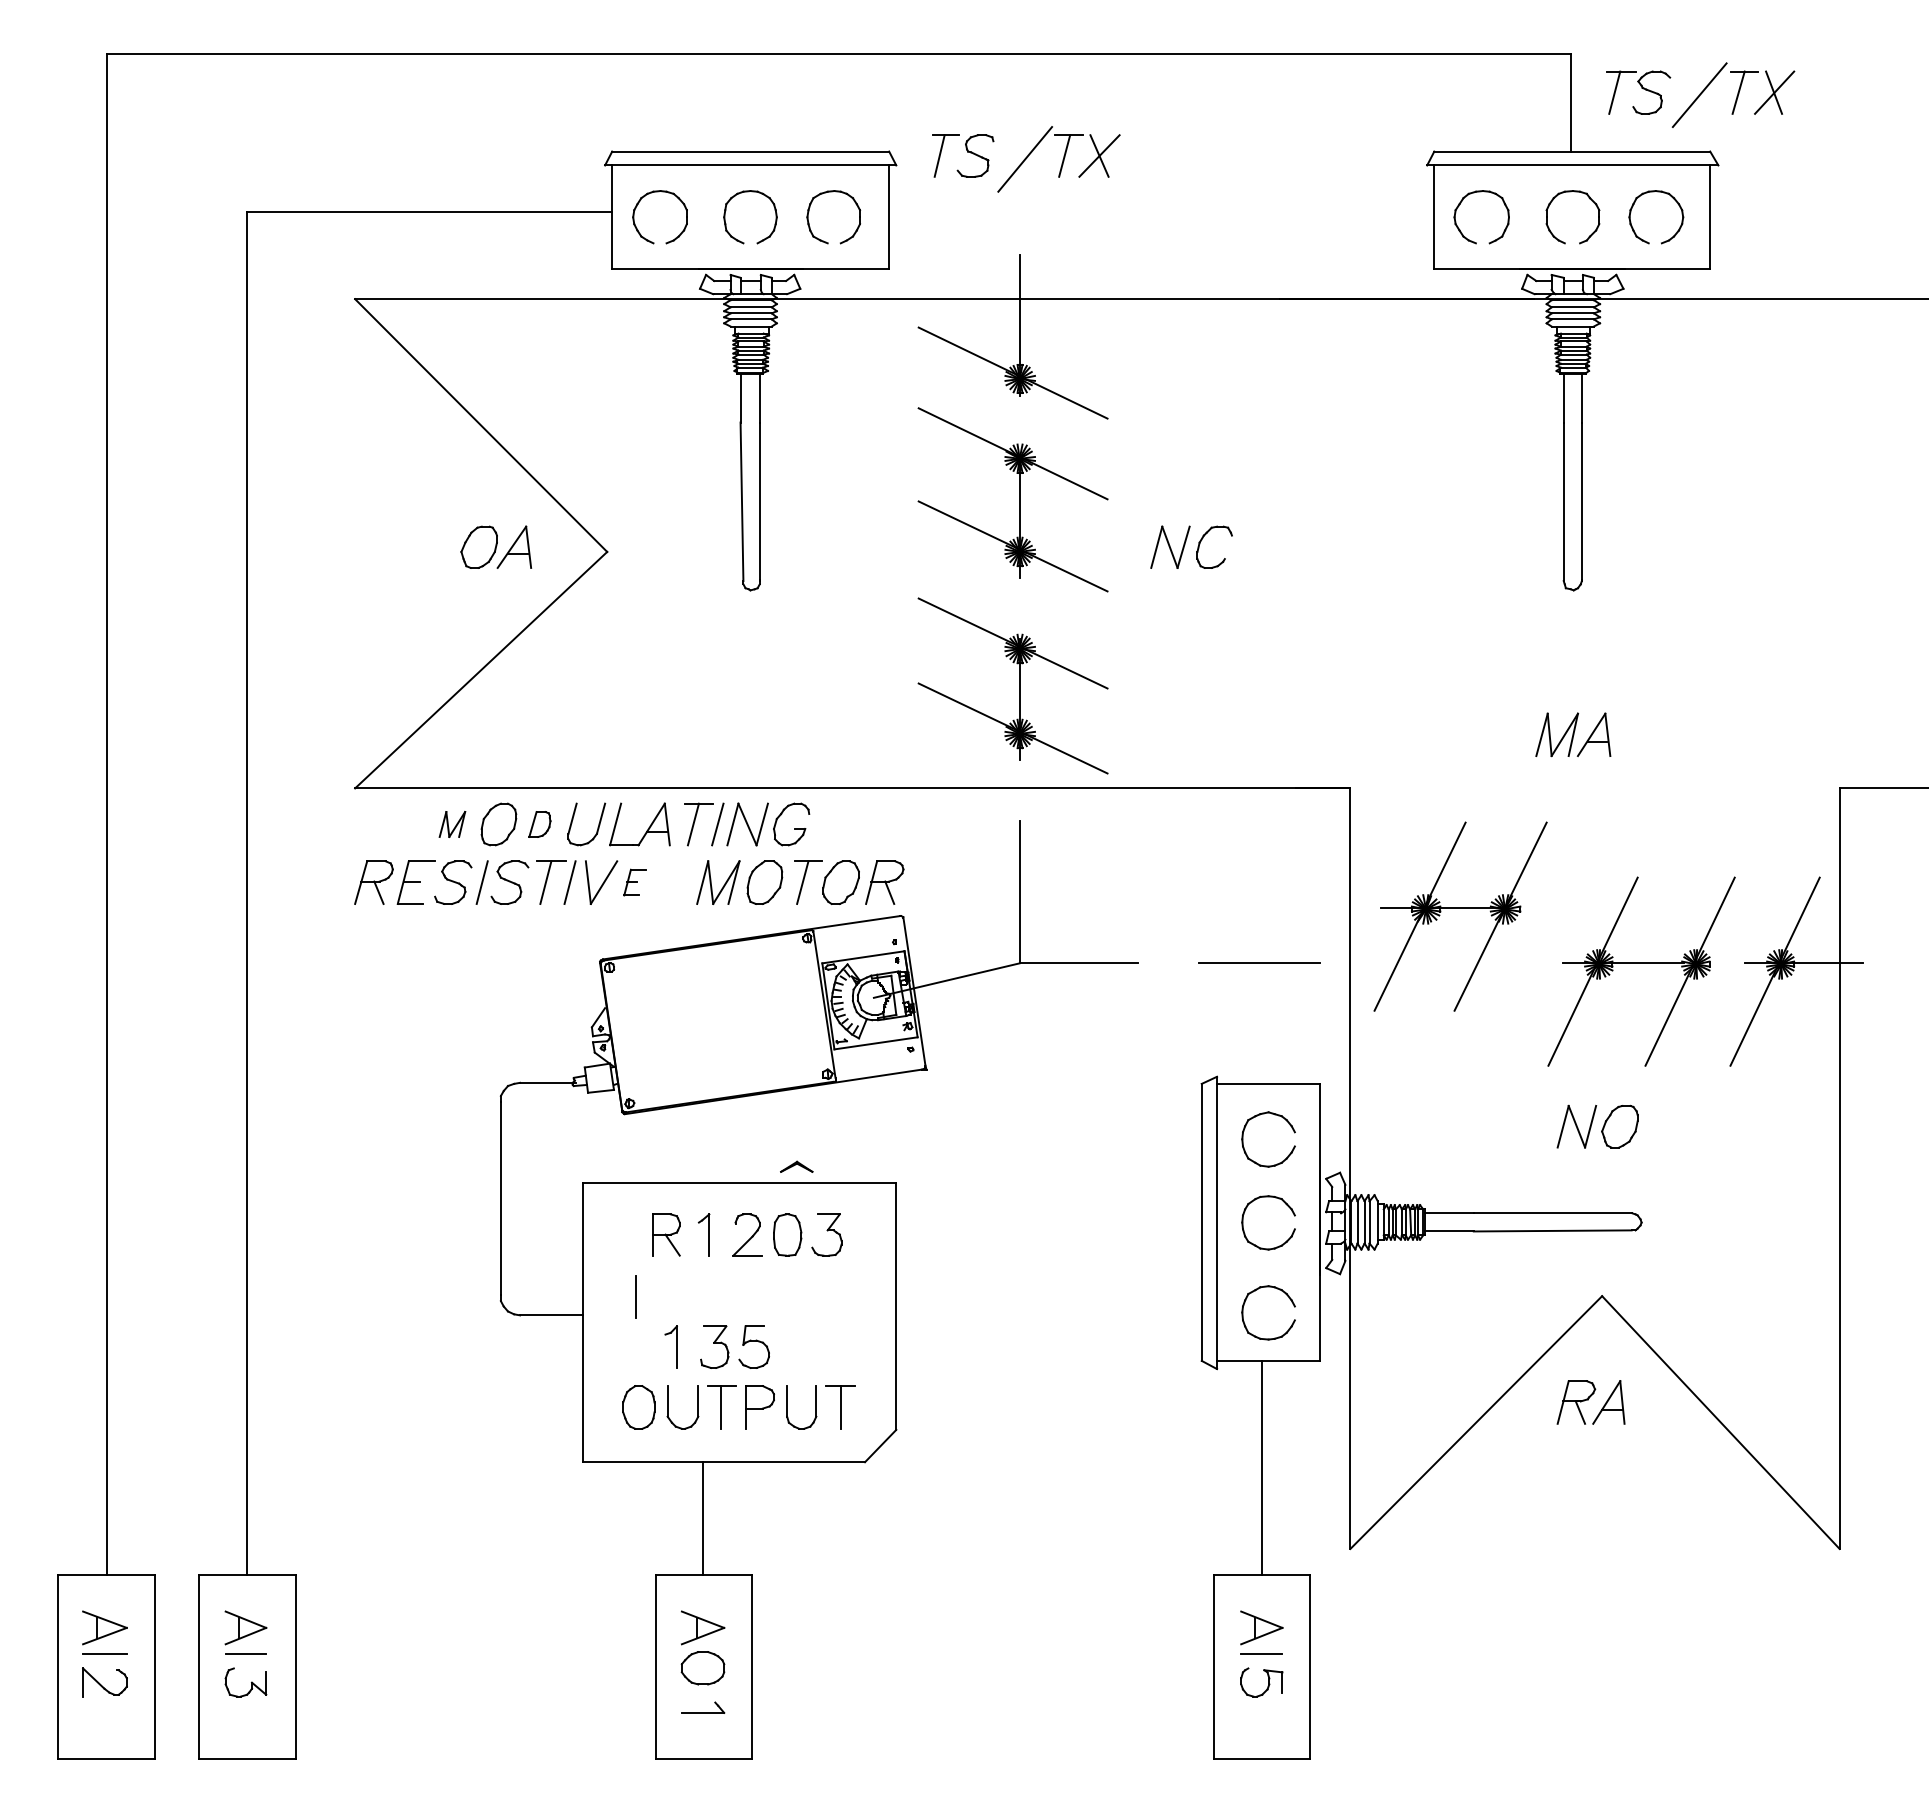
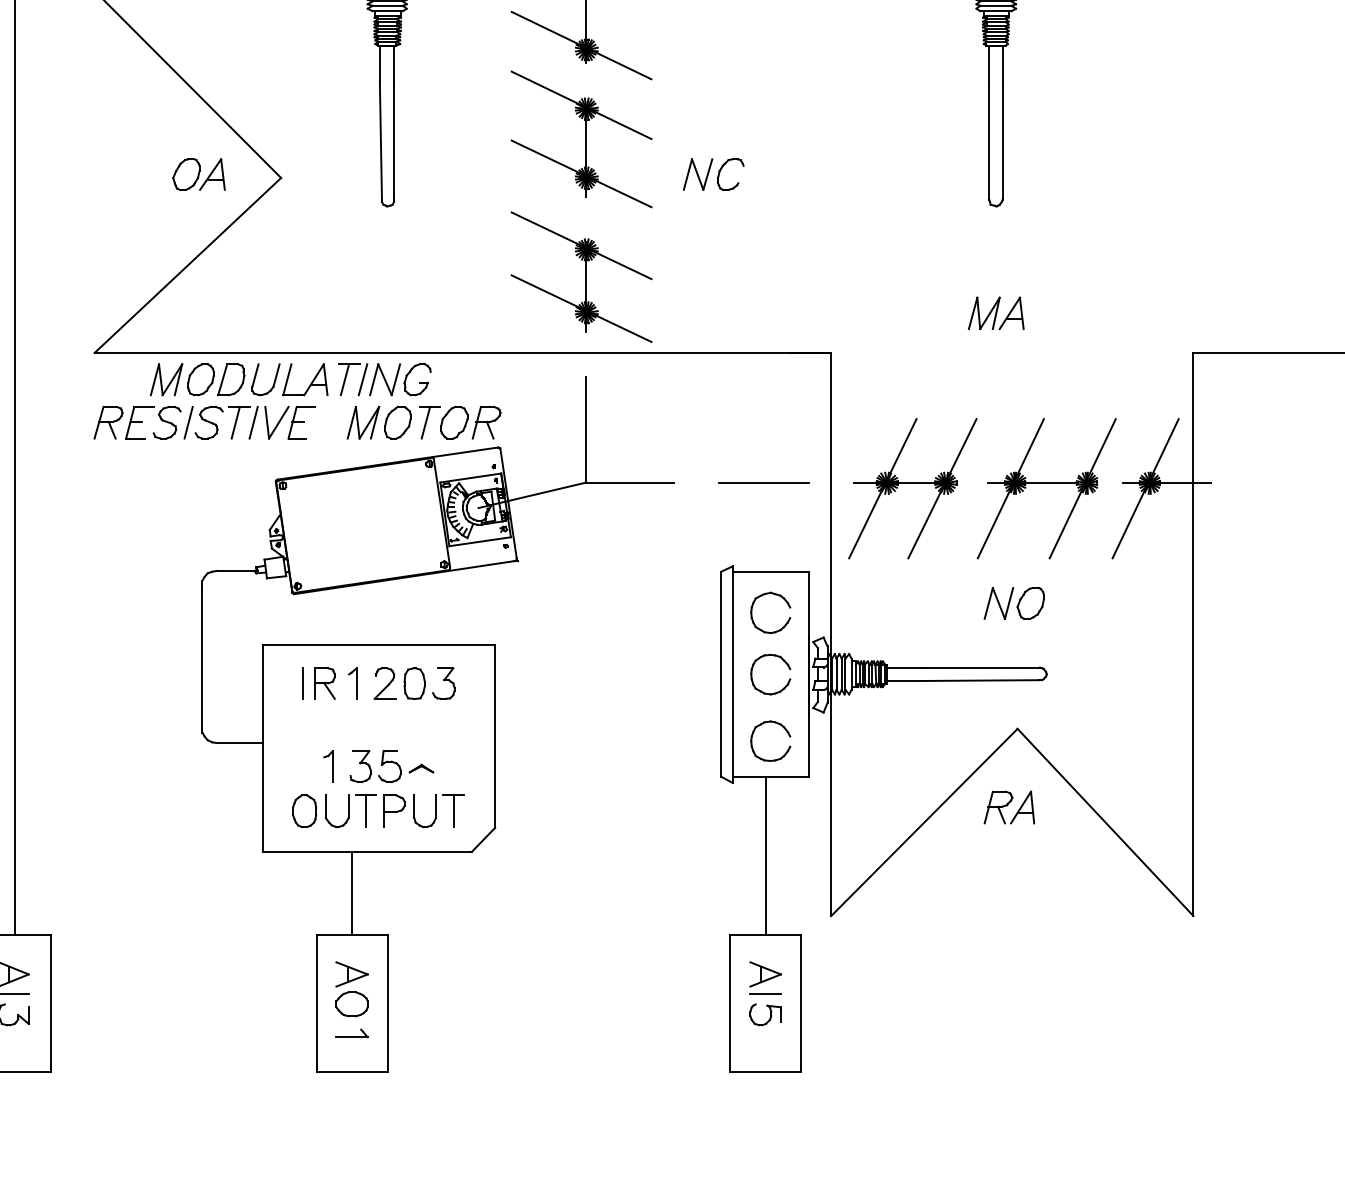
part: (452, 824) -> (166, 379), size x1.67
part: (539, 824) -> (231, 379), size x1.67
part: (634, 882) -> (301, 422), size x1.67
part: (1460, 908) -> (912, 482), moved
part: (796, 1166) -> (421, 768), moved
line: (635, 1296) -> (302, 683), moved

